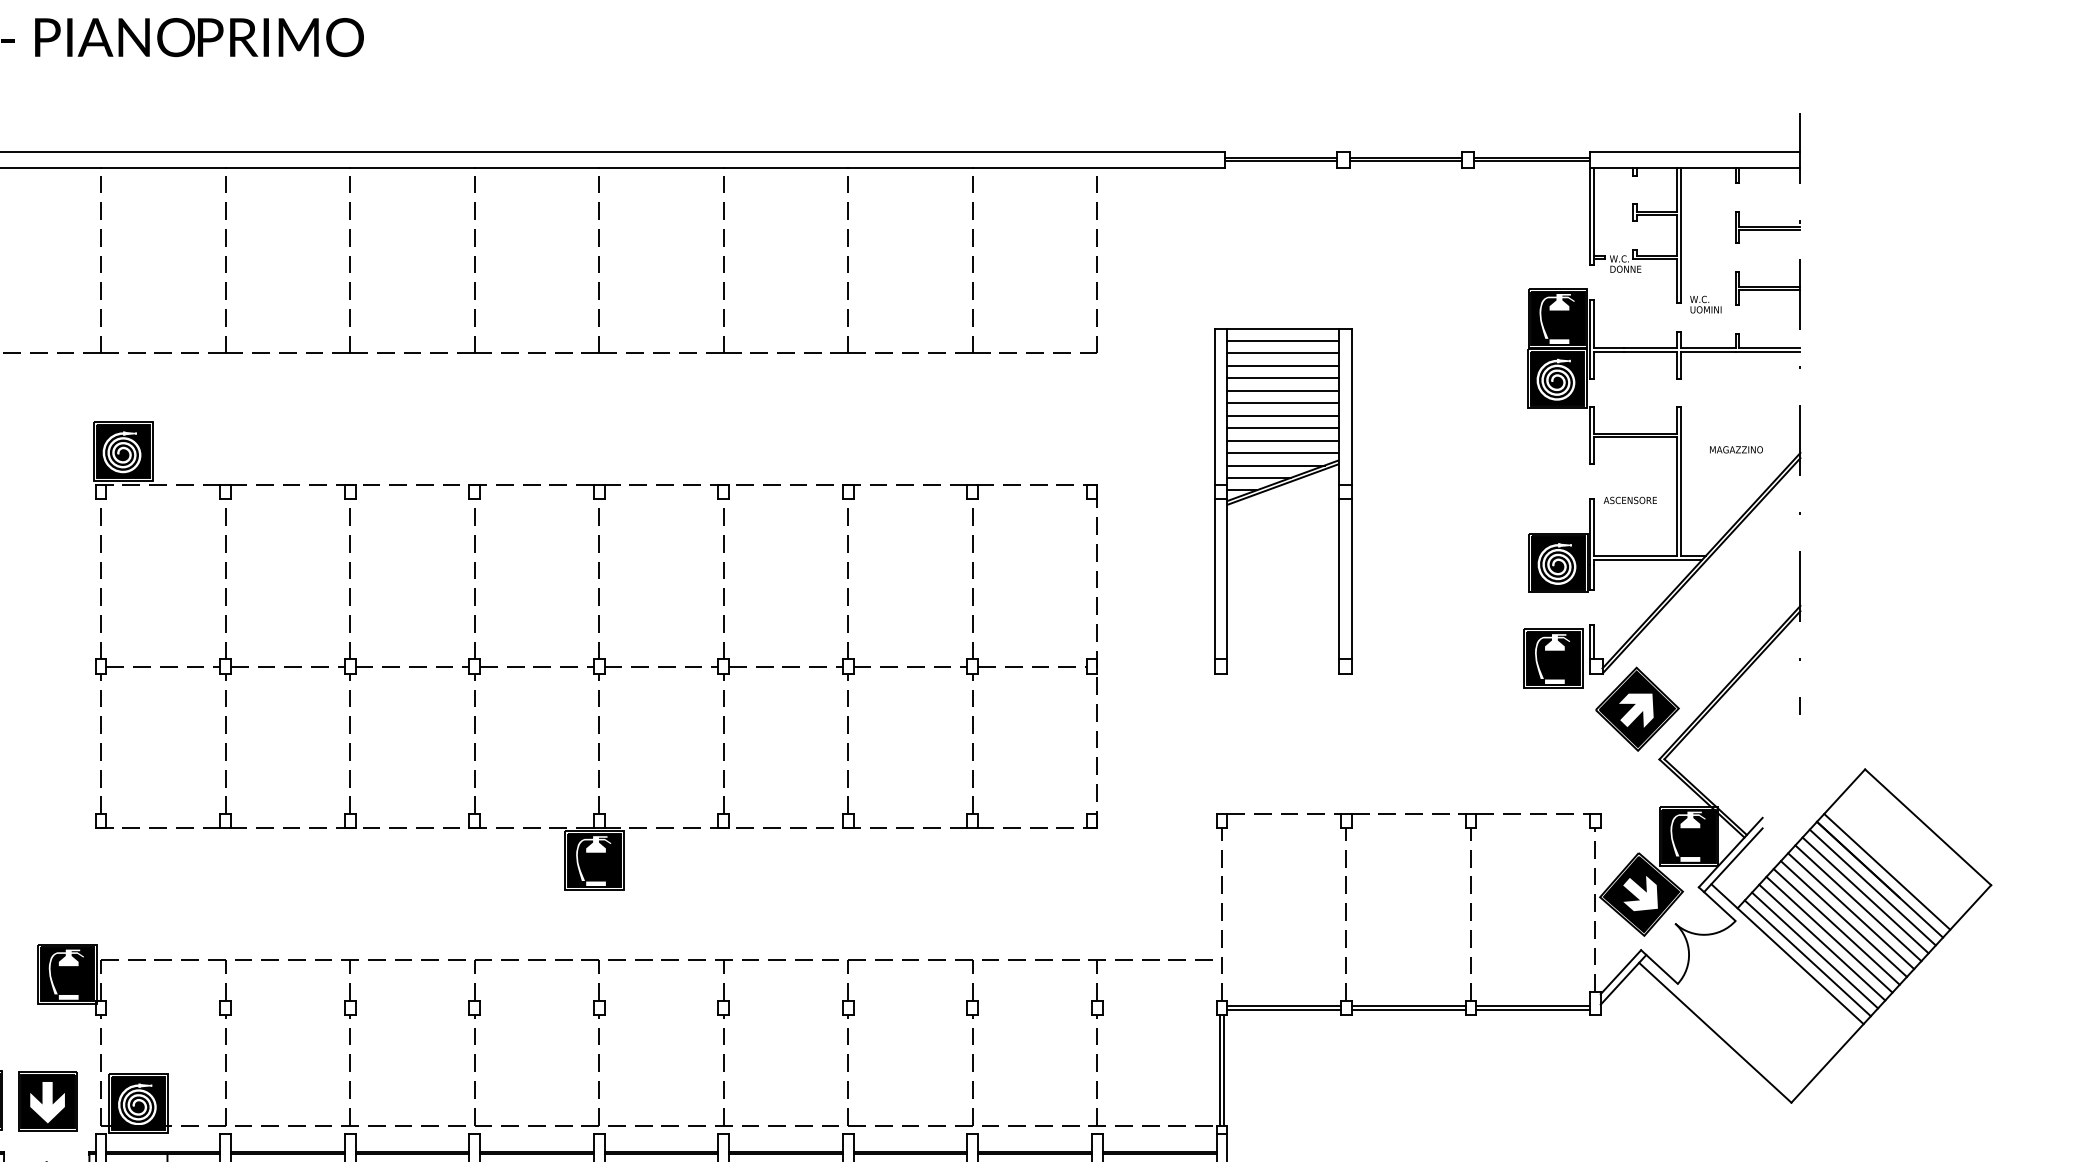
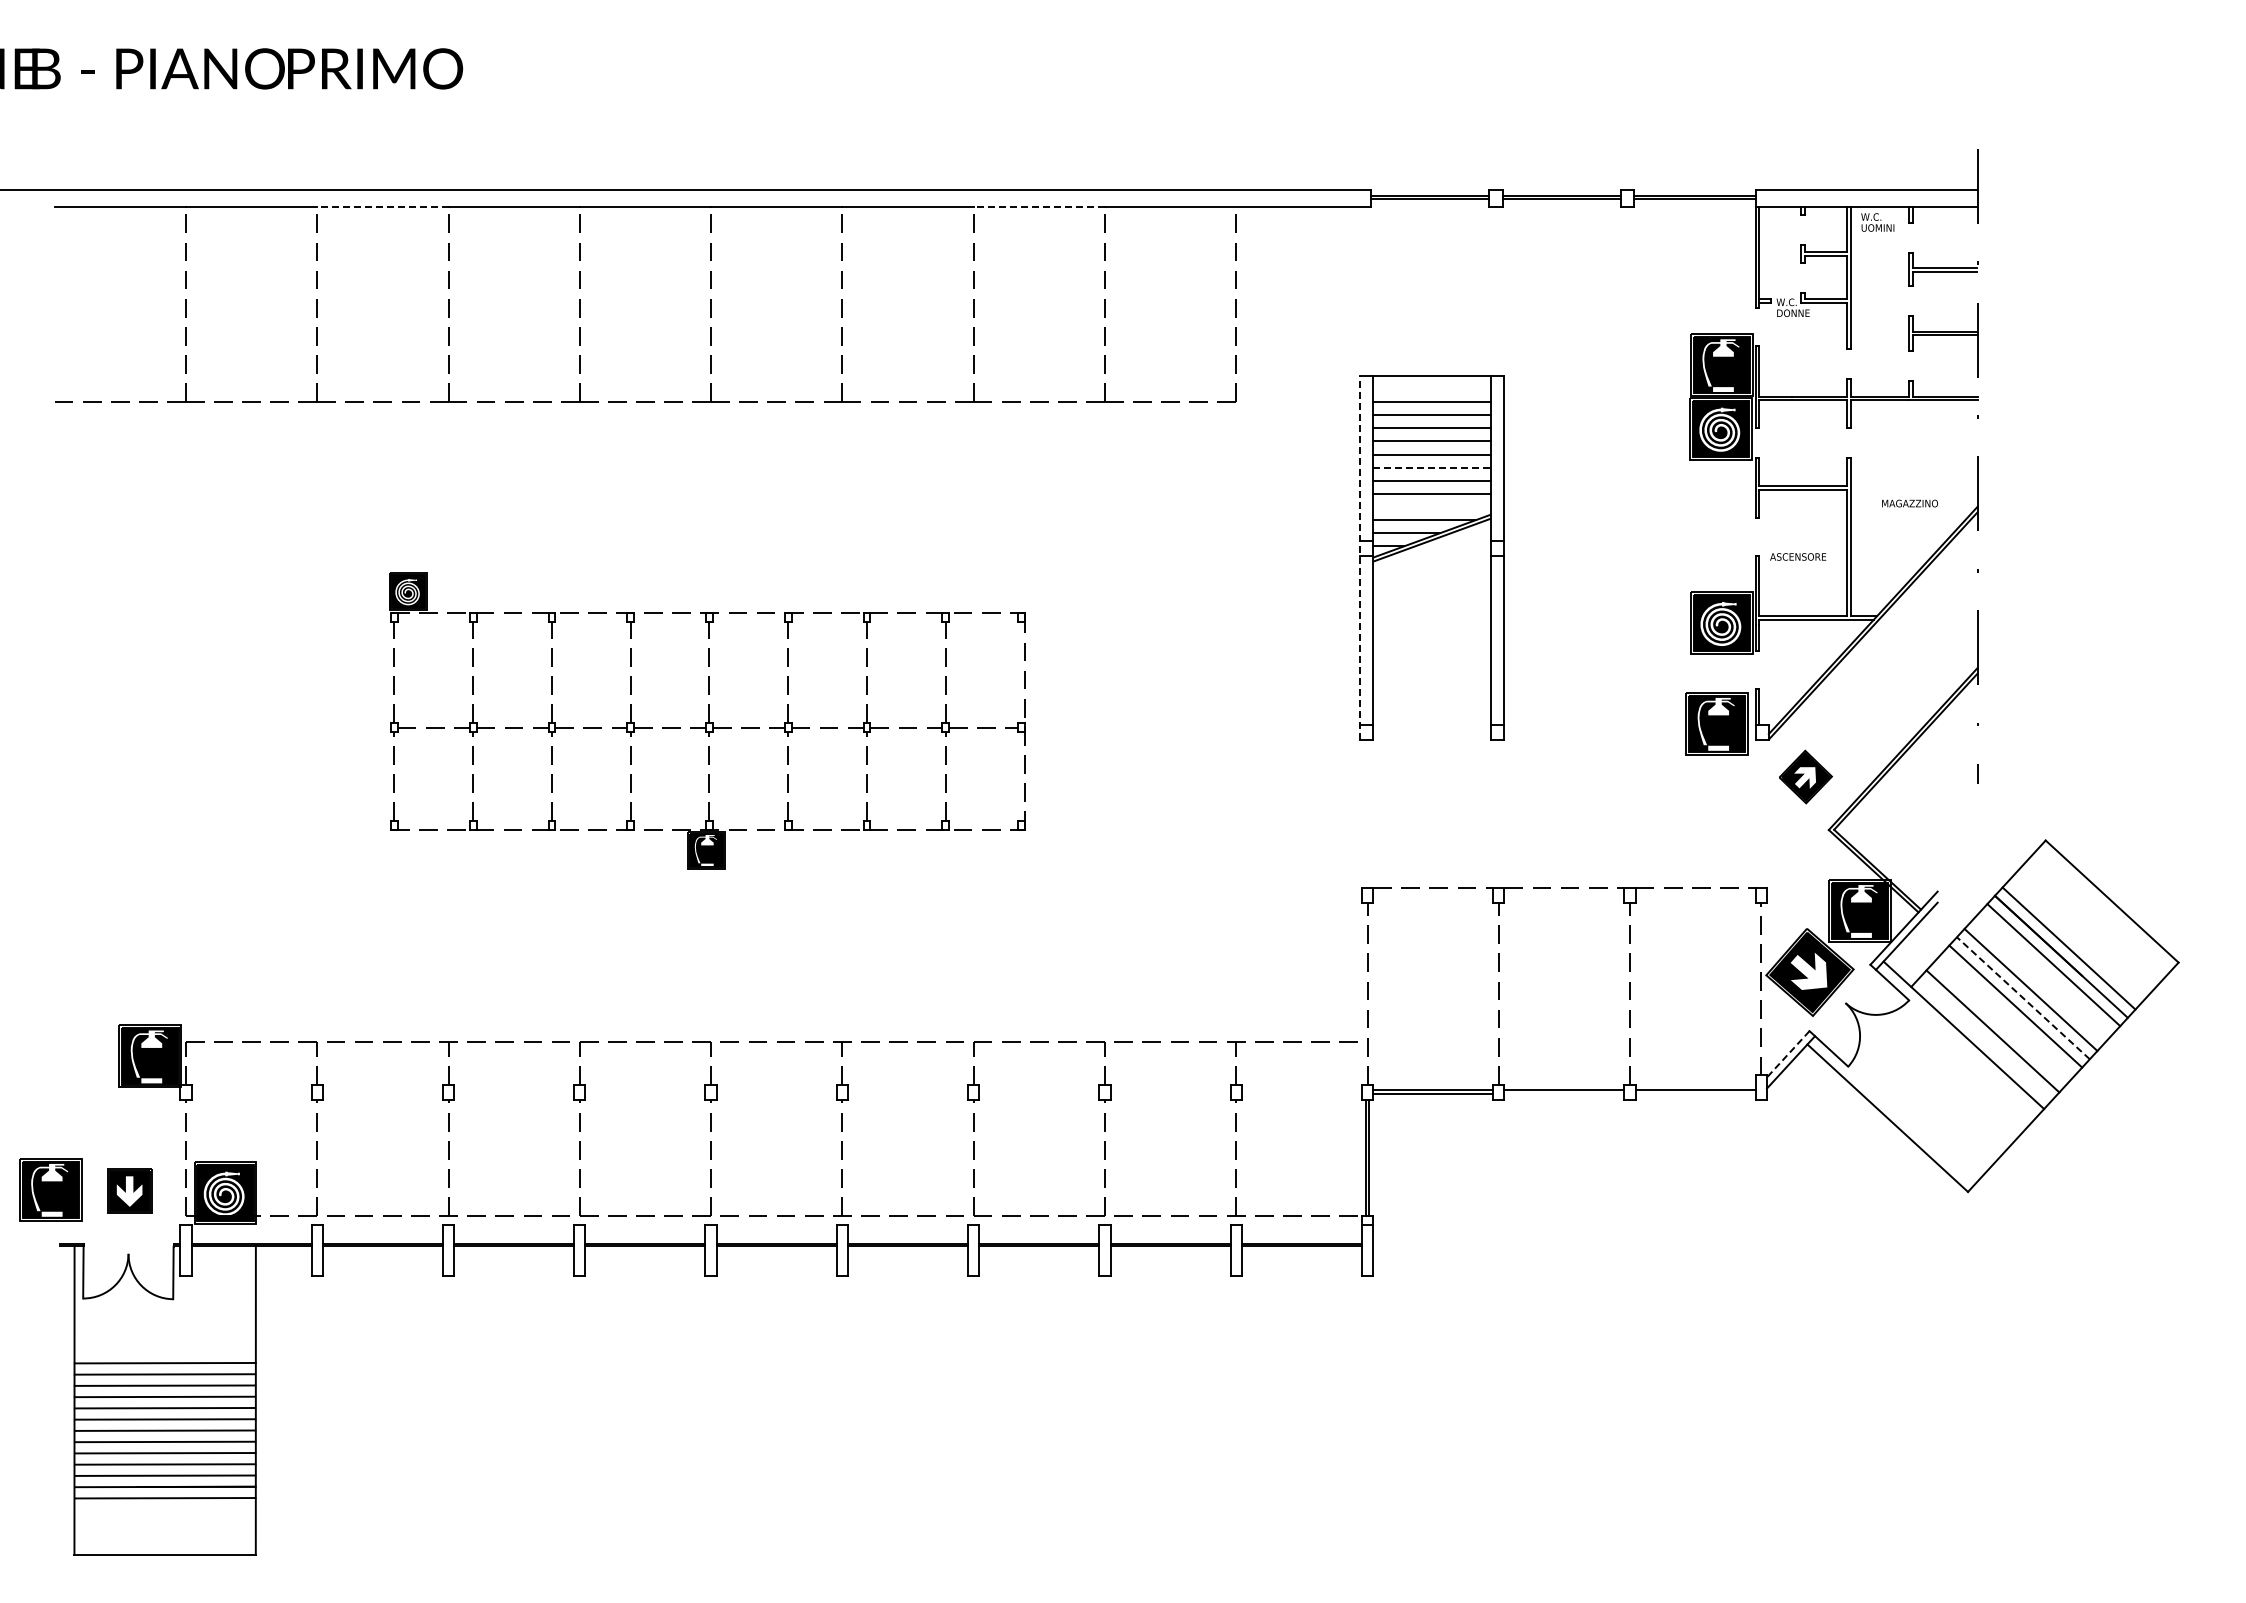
line: (287, 168) -> (382, 206), solid -> dashed
line: (910, 168) -> (1039, 206), solid -> dashed
text: (1705, 304) -> (1877, 222), moved
line: (1283, 340) -> (1432, 388), removed
line: (1283, 415) -> (1432, 467), solid -> dashed
line: (1283, 453) -> (1432, 507), removed
line: (1215, 500) -> (1360, 557), solid -> dashed
part: (594, 655) -> (706, 720), size x0.6
part: (1637, 708) -> (1805, 776), size x0.6
line: (1864, 895) -> (2045, 973), removed
line: (1858, 903) -> (2038, 981), removed
line: (1844, 918) -> (2023, 997), solid -> dashed
line: (1828, 934) -> (2007, 1014), removed
line: (1822, 942) -> (2000, 1023), removed
line: (1807, 958) -> (1984, 1039), removed
line: (1620, 972) -> (1787, 1054), solid -> dashed
line: (1408, 1010) -> (1564, 1094), removed
line: (1532, 1010) -> (1695, 1094), removed
part: (47, 1101) -> (129, 1190), size x0.7

